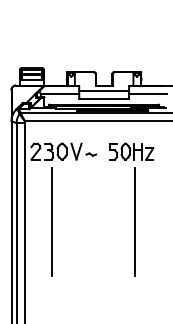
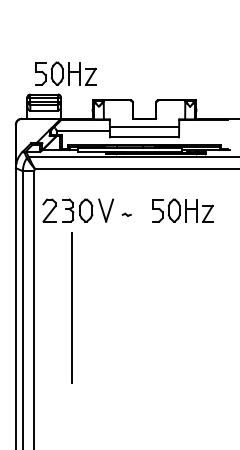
part: (47, 52) -> (65, 73), added
line: (148, 94) -> (205, 131), removed
part: (91, 154) -> (126, 214), size x0.6
line: (135, 222) -> (187, 308), removed

